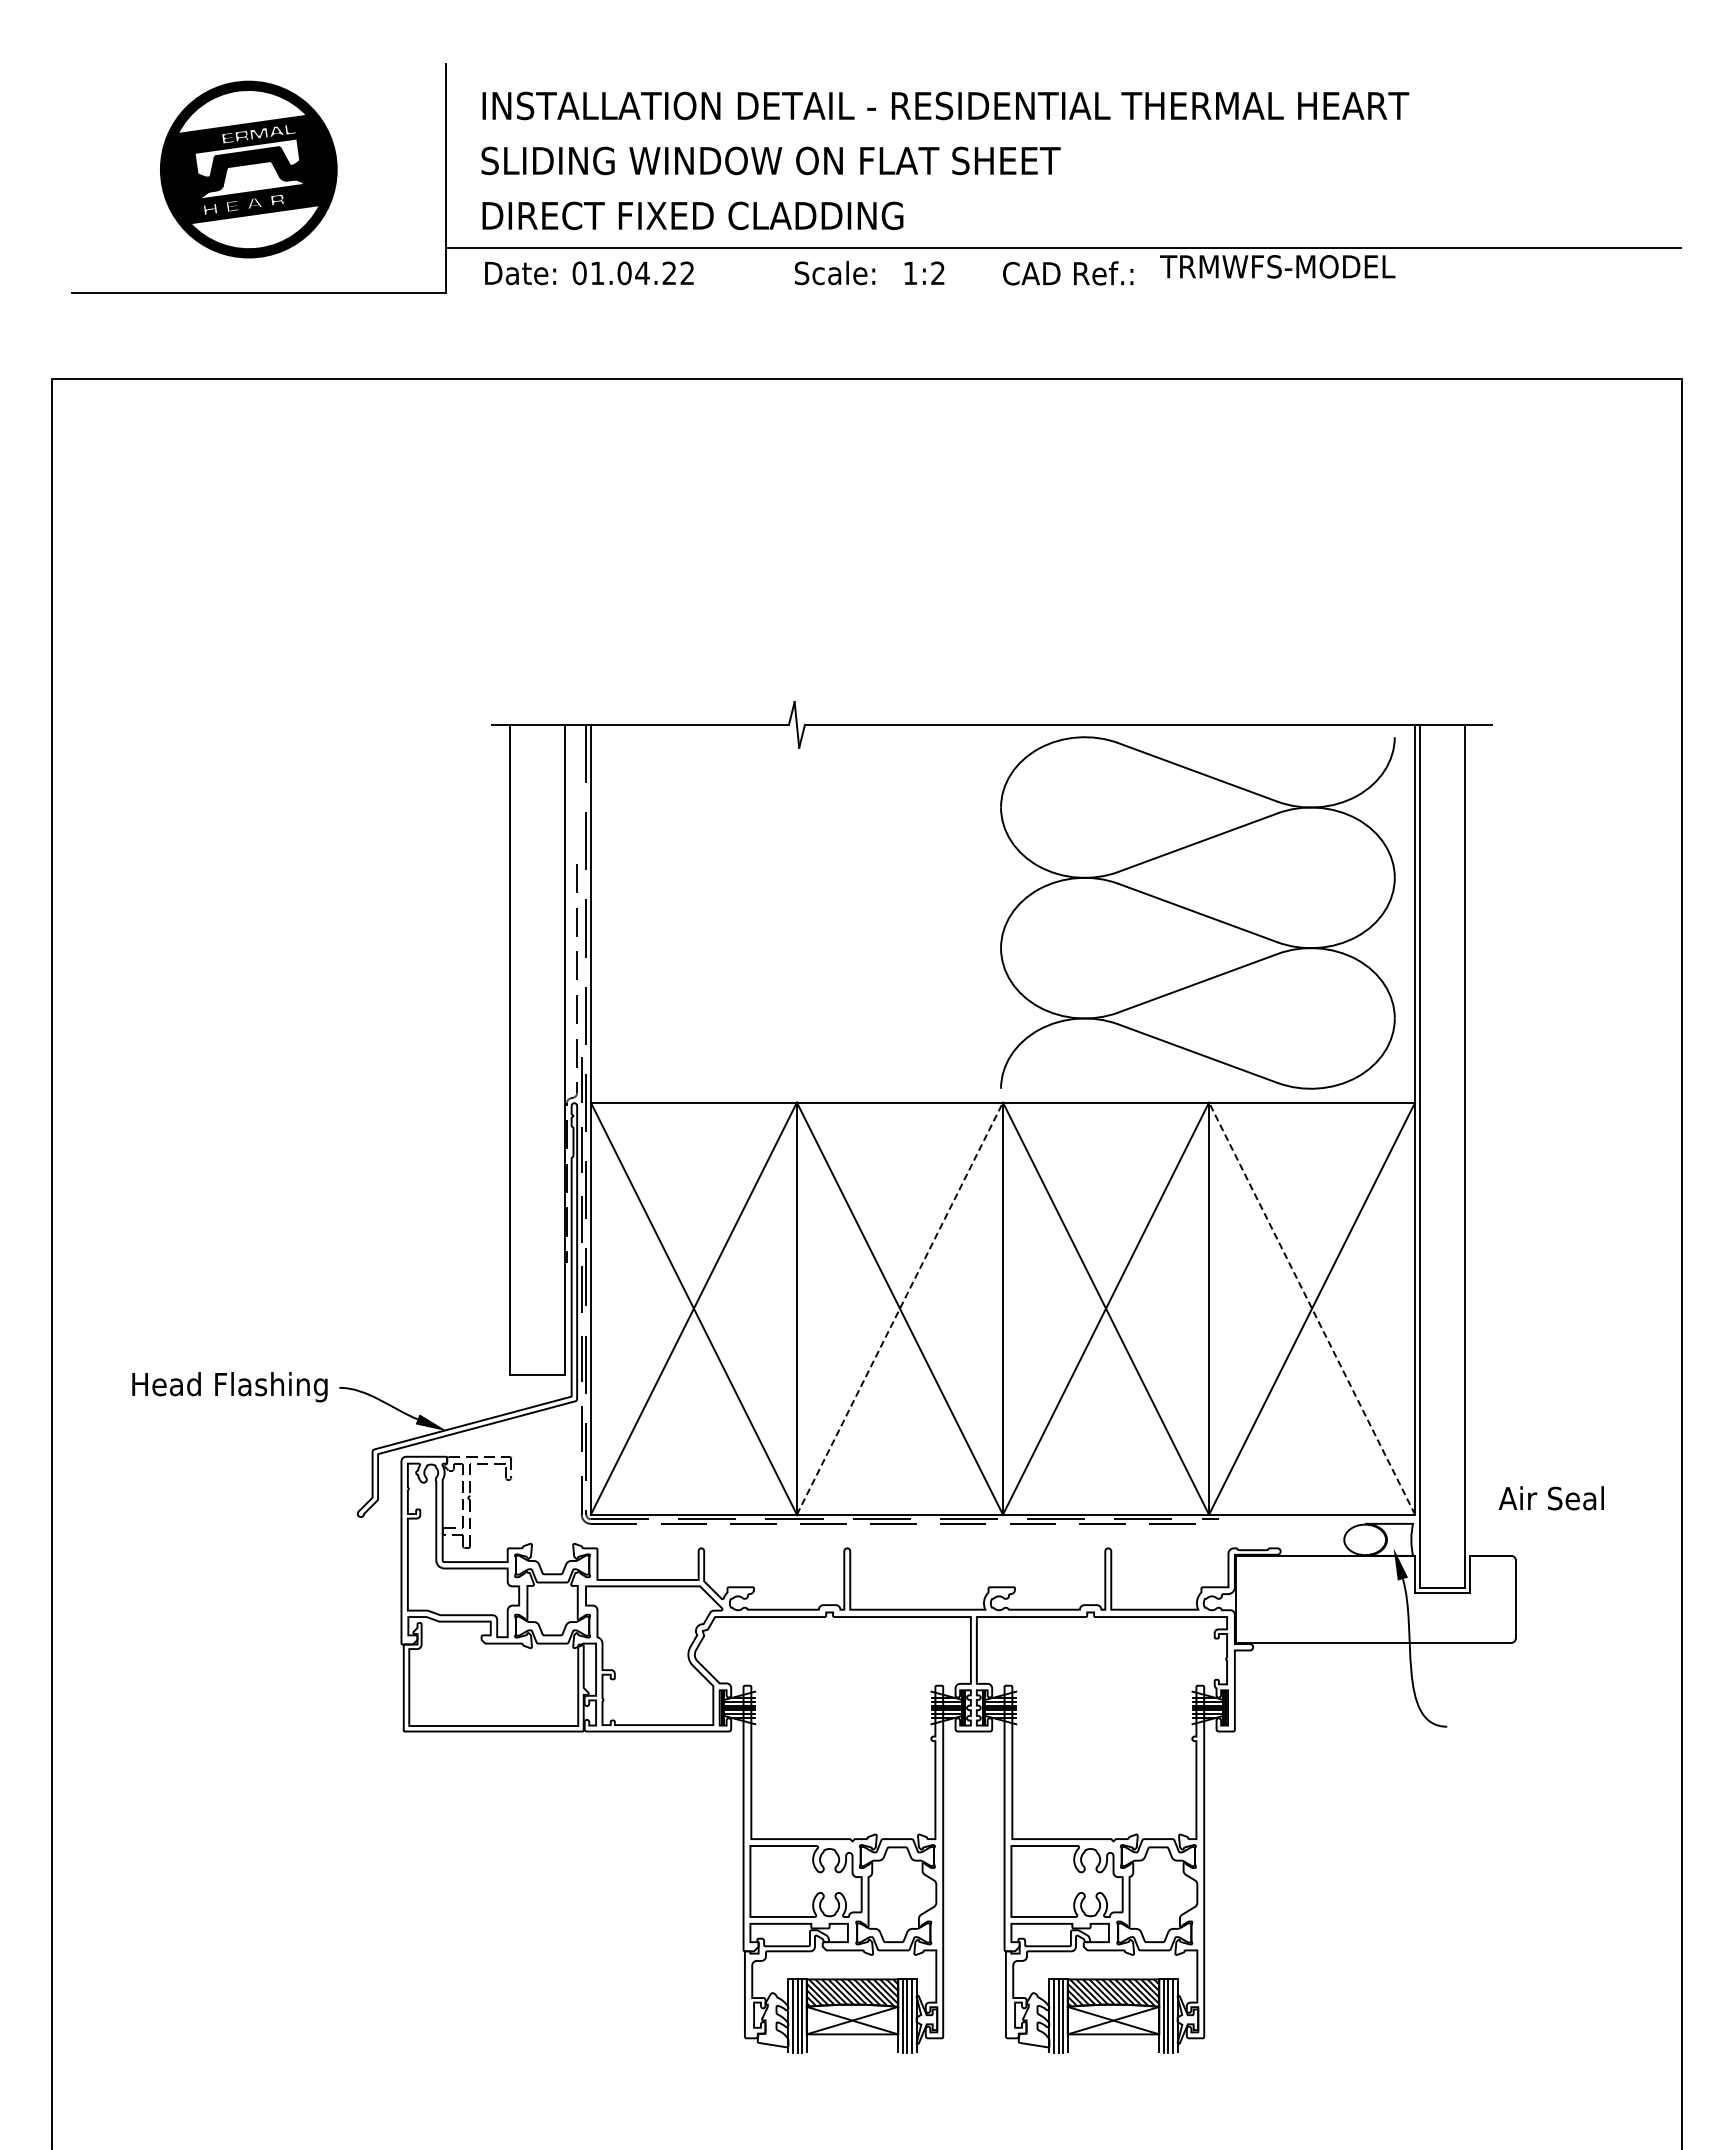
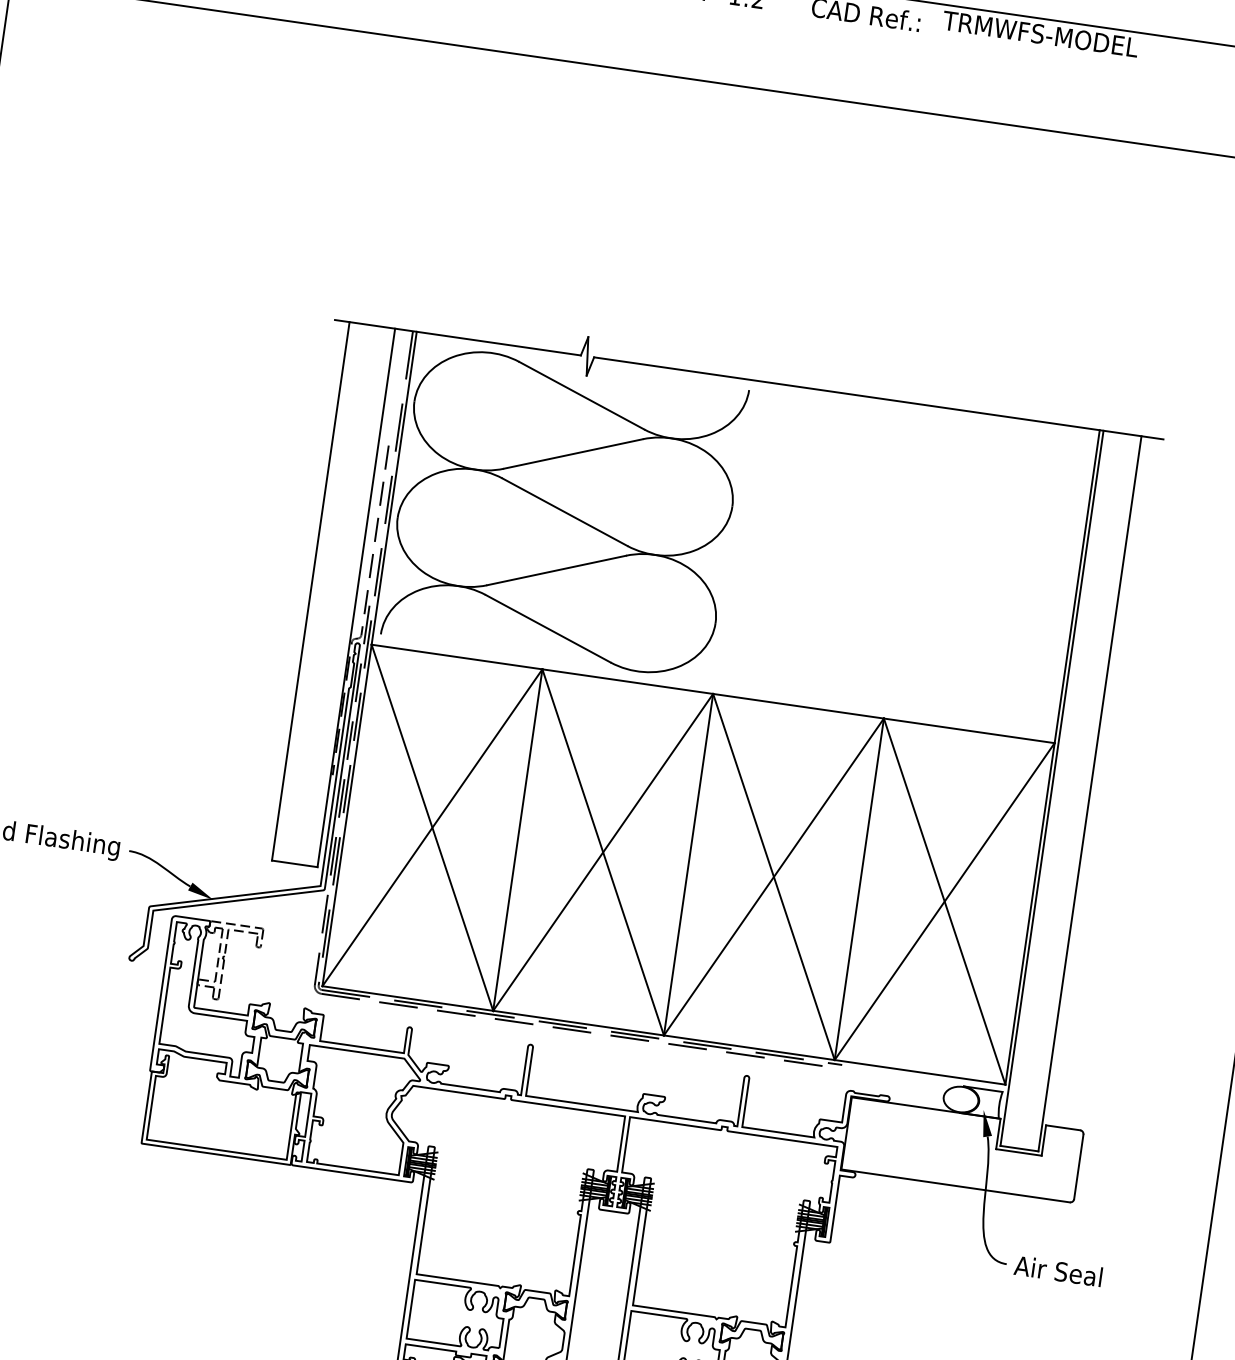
part: (1197, 912) -> (564, 511), moved
line: (900, 1308) -> (603, 852), dashed -> solid
line: (1311, 1308) -> (944, 901), dashed -> solid
text: (1550, 1498) -> (1057, 1271), moved

